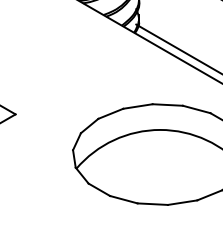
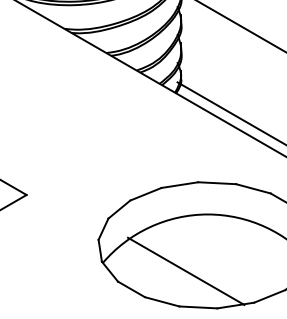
line: (142, 174) -> (185, 270), added

